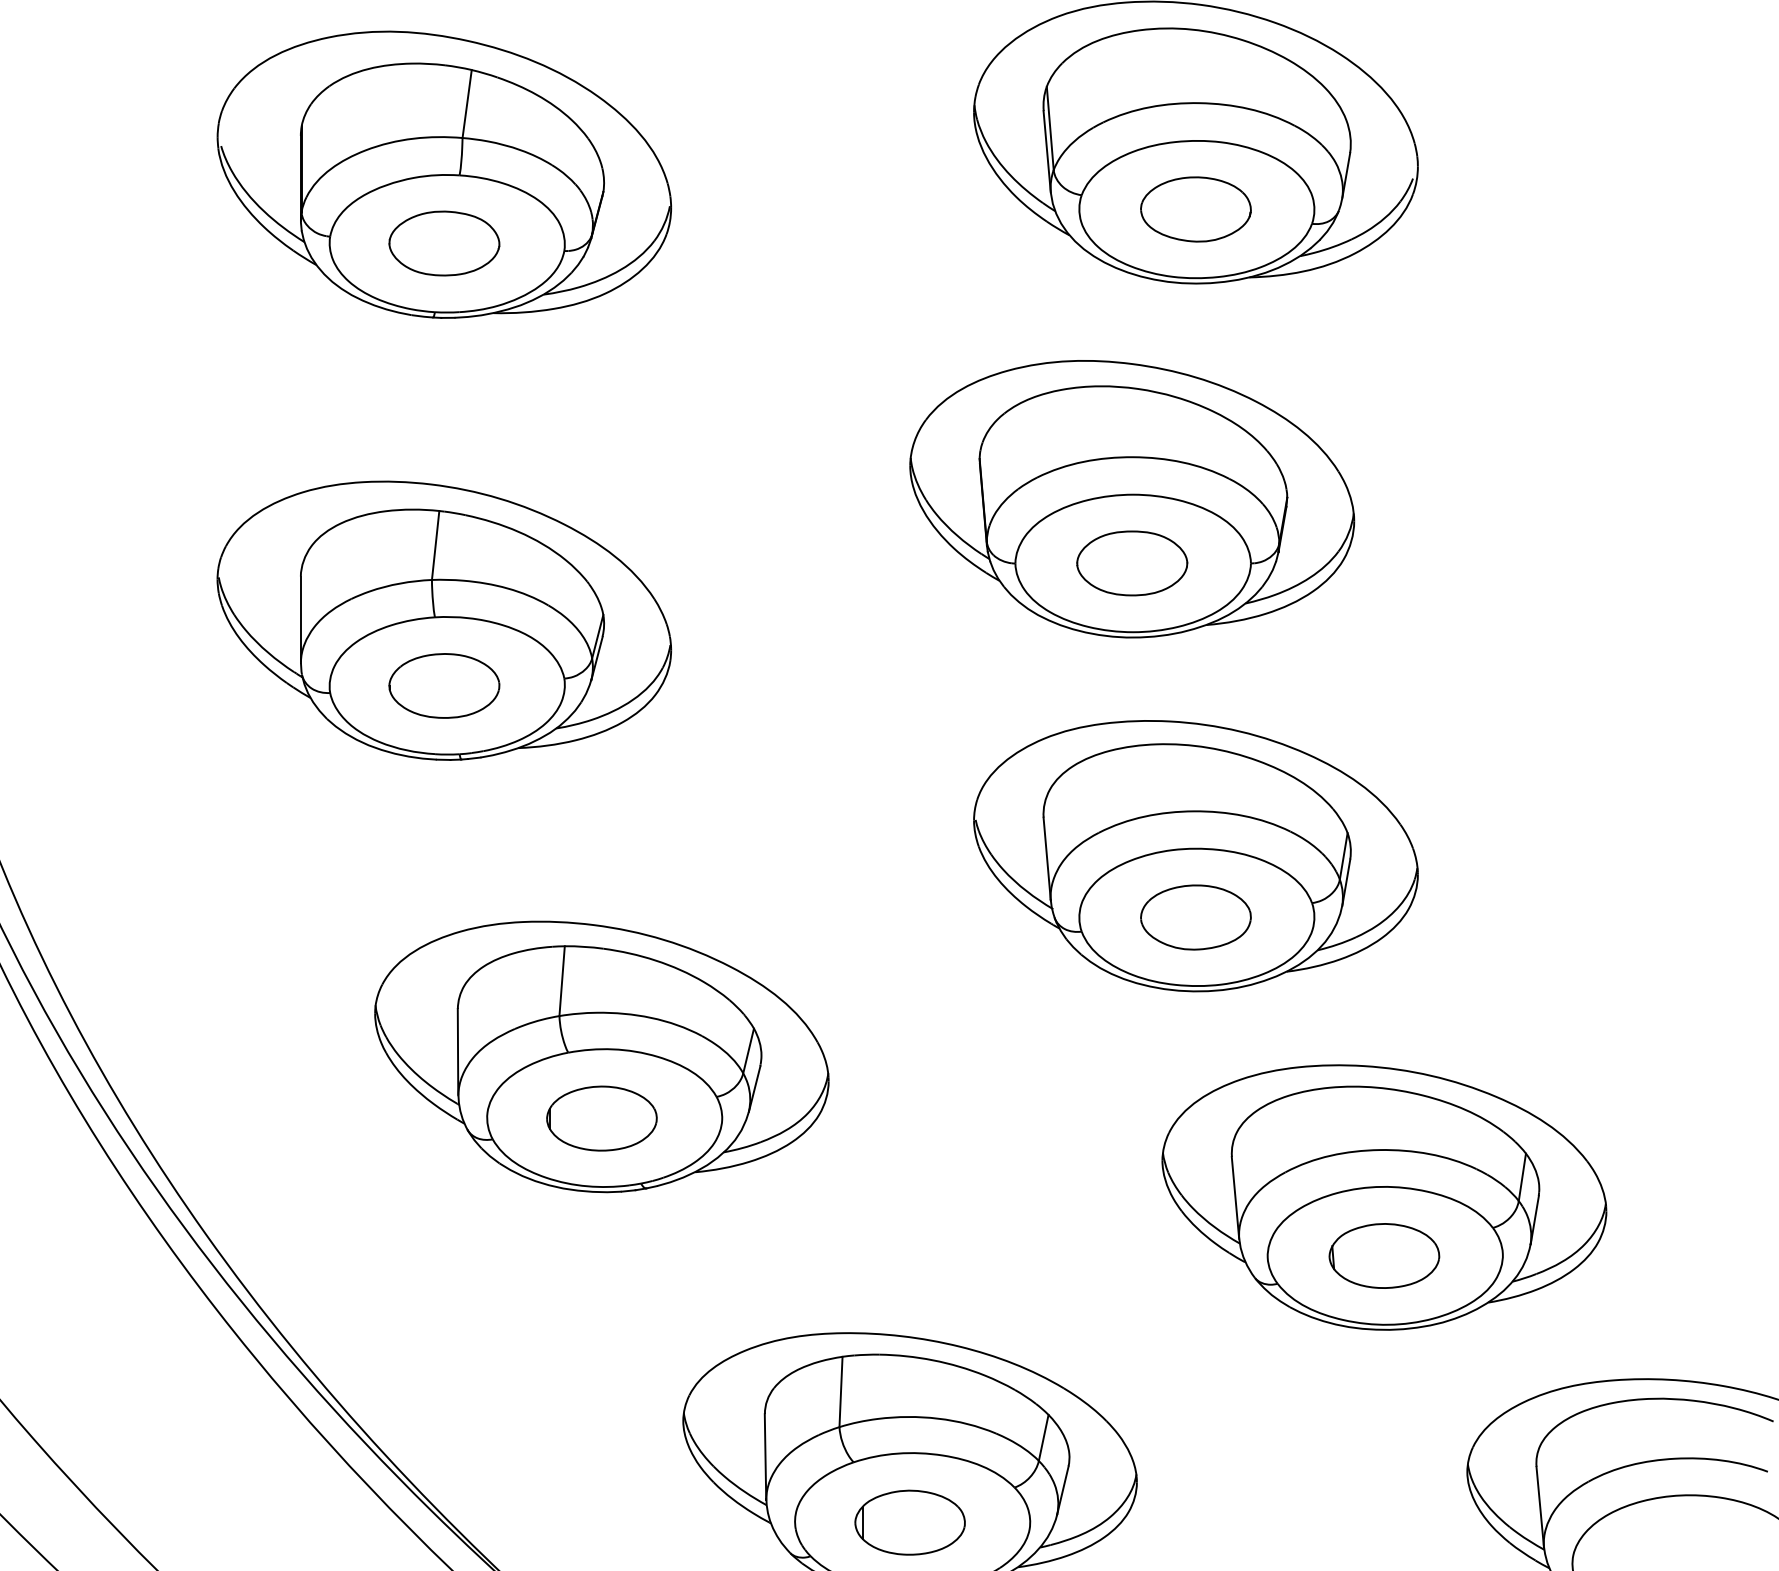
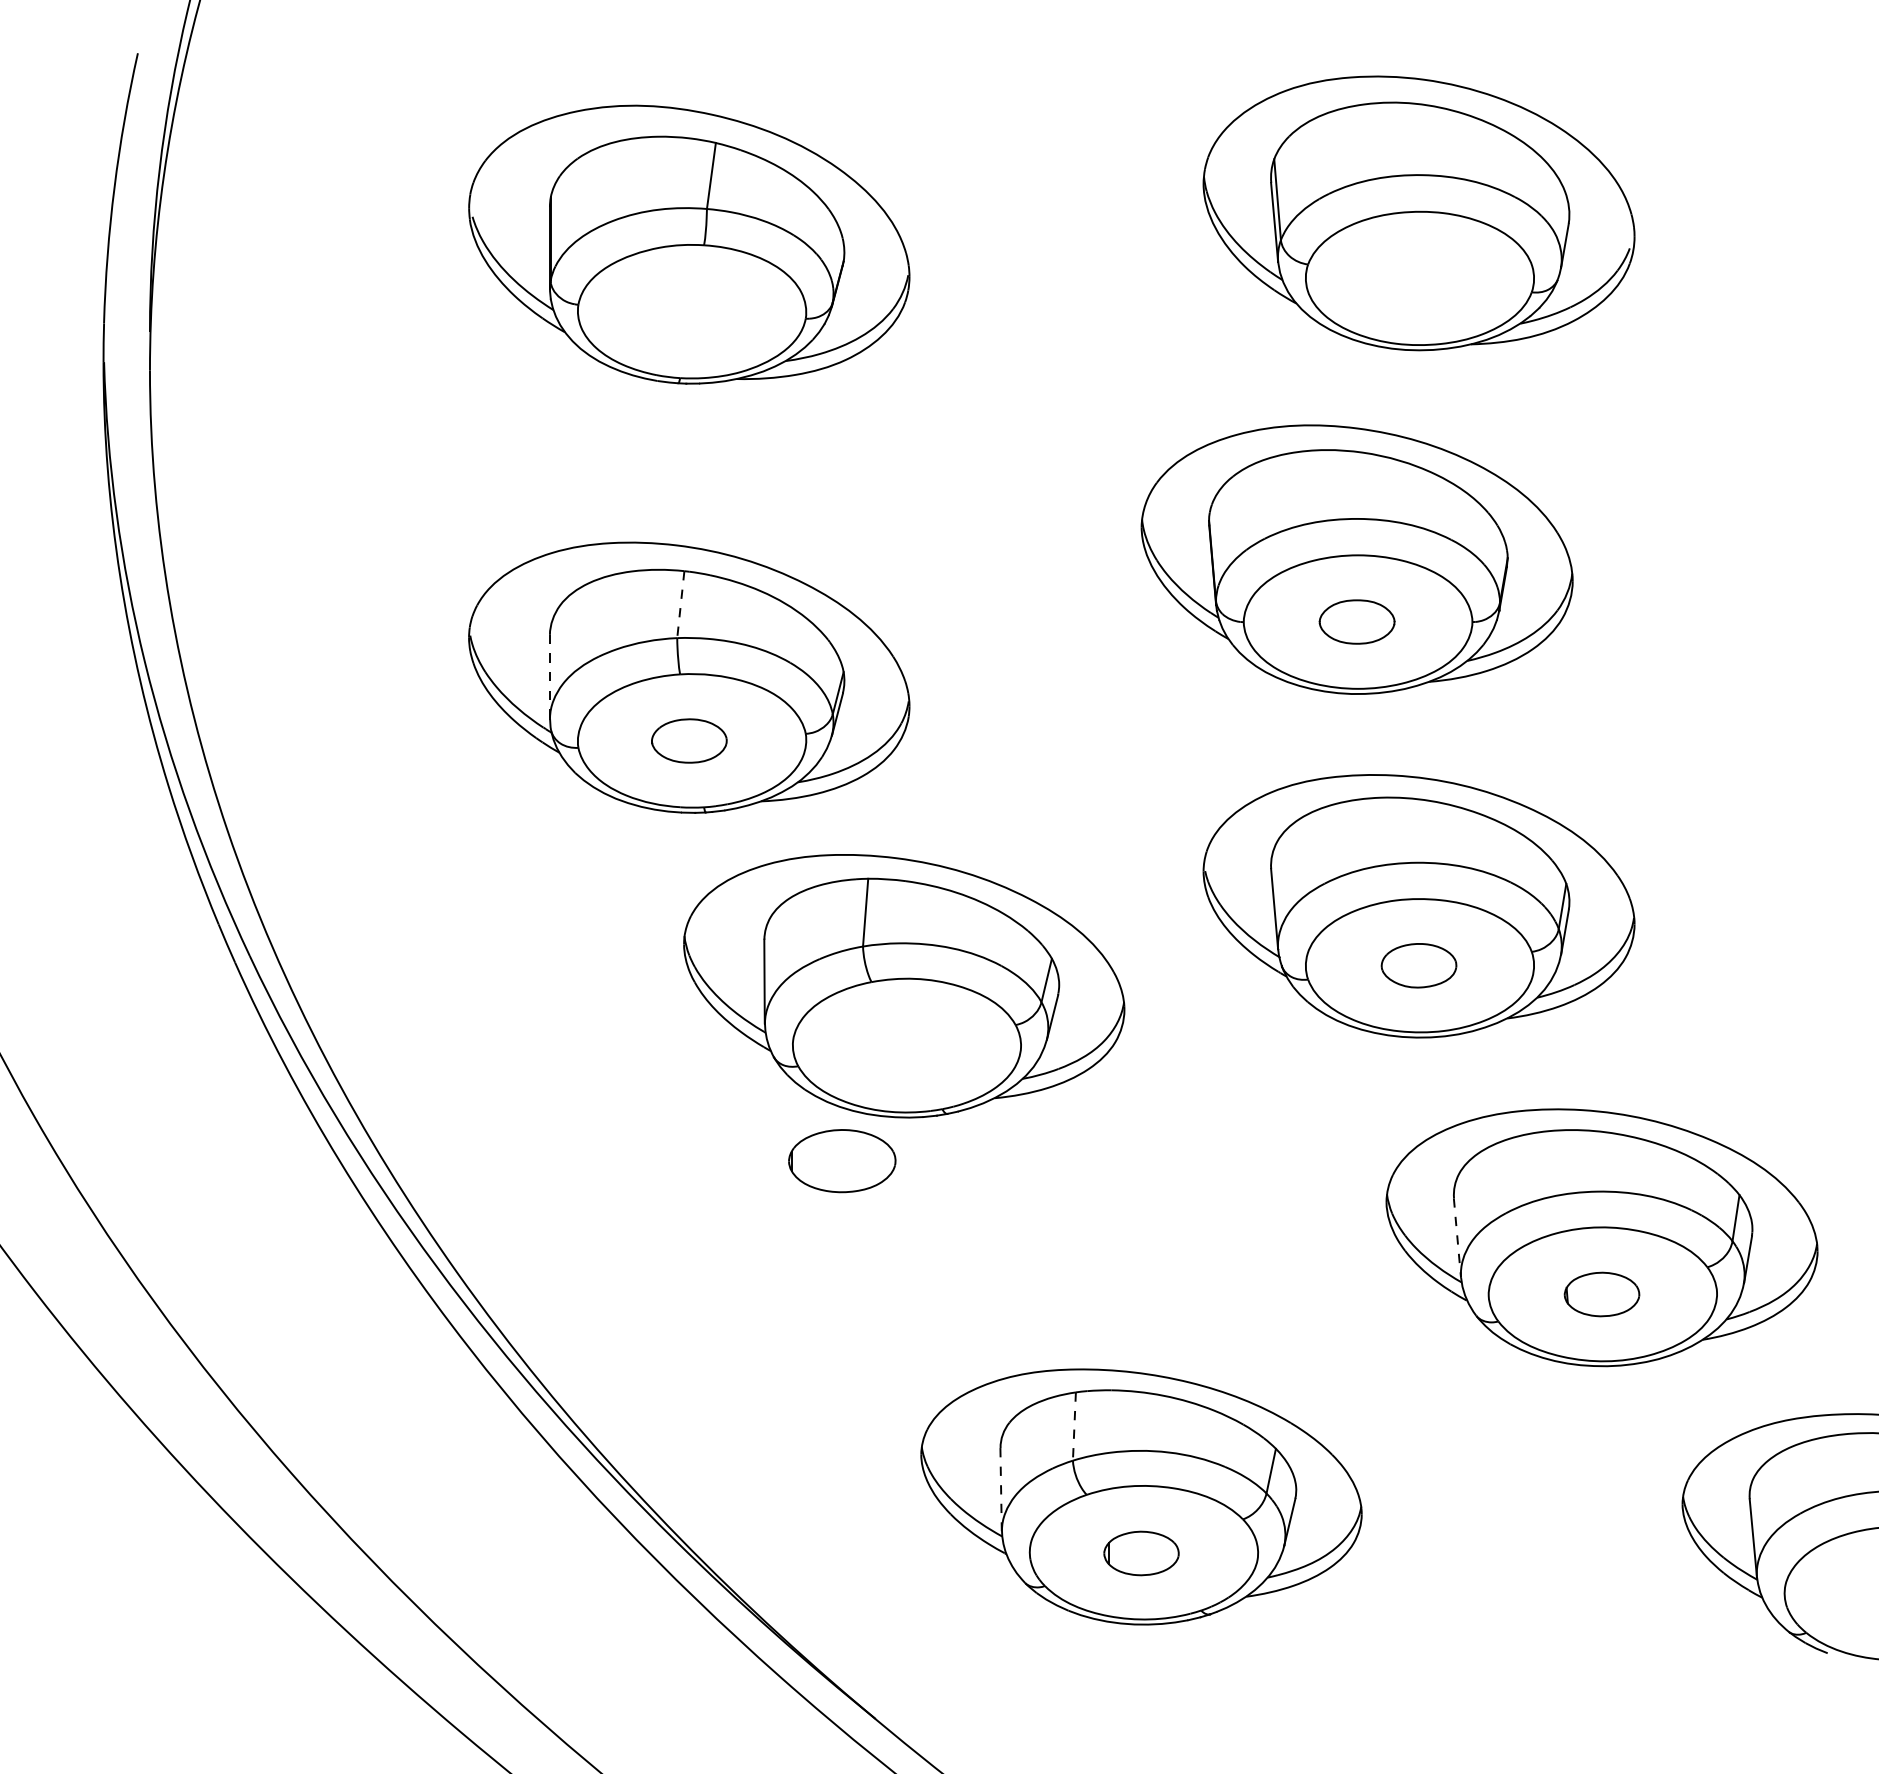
part: (1195, 209) -> (1418, 278), removed
part: (444, 243) -> (689, 311), removed
line: (435, 545) -> (680, 604), solid -> dashed
part: (1131, 562) -> (1356, 621), size x0.7
line: (300, 619) -> (549, 676), solid -> dashed
part: (444, 685) -> (689, 740), size x0.7
part: (1195, 917) -> (1418, 965), size x0.7
part: (602, 1057) -> (904, 986), moved
line: (1235, 1198) -> (1457, 1238), solid -> dashed
part: (1383, 1255) -> (1601, 1294), size x0.7
line: (841, 1392) -> (1074, 1427), solid -> dashed
line: (765, 1456) -> (1001, 1489), solid -> dashed
part: (910, 1522) -> (1141, 1553), size x0.7

